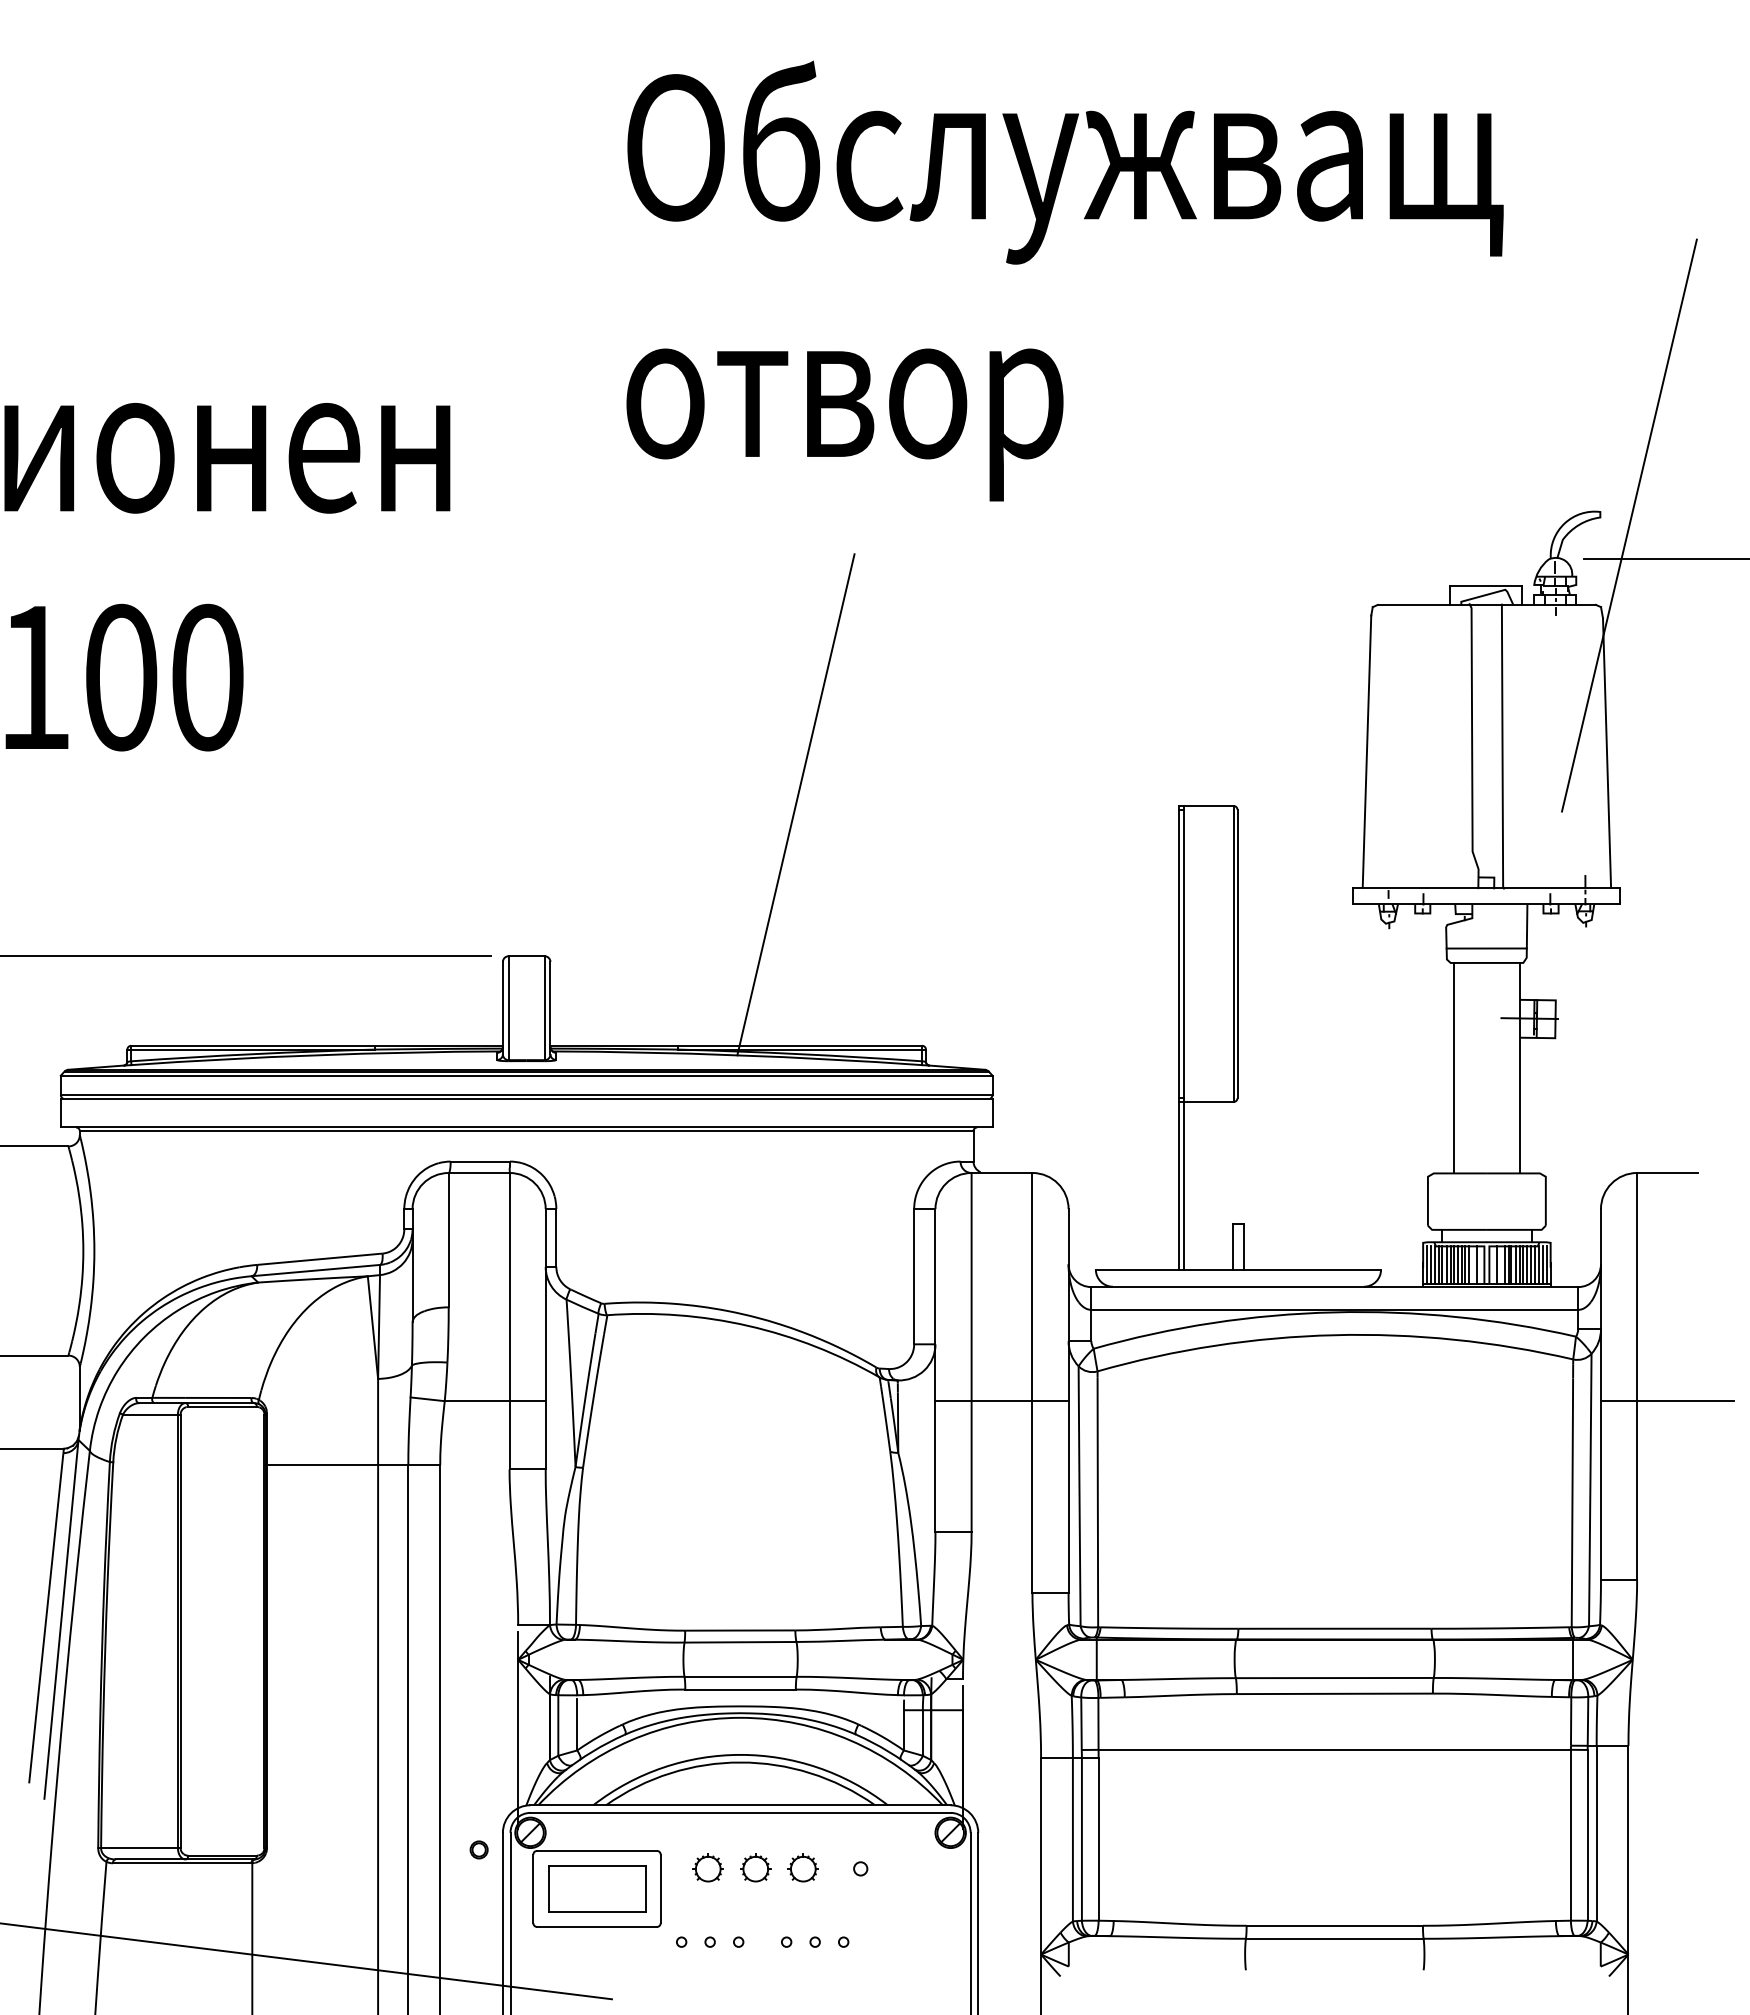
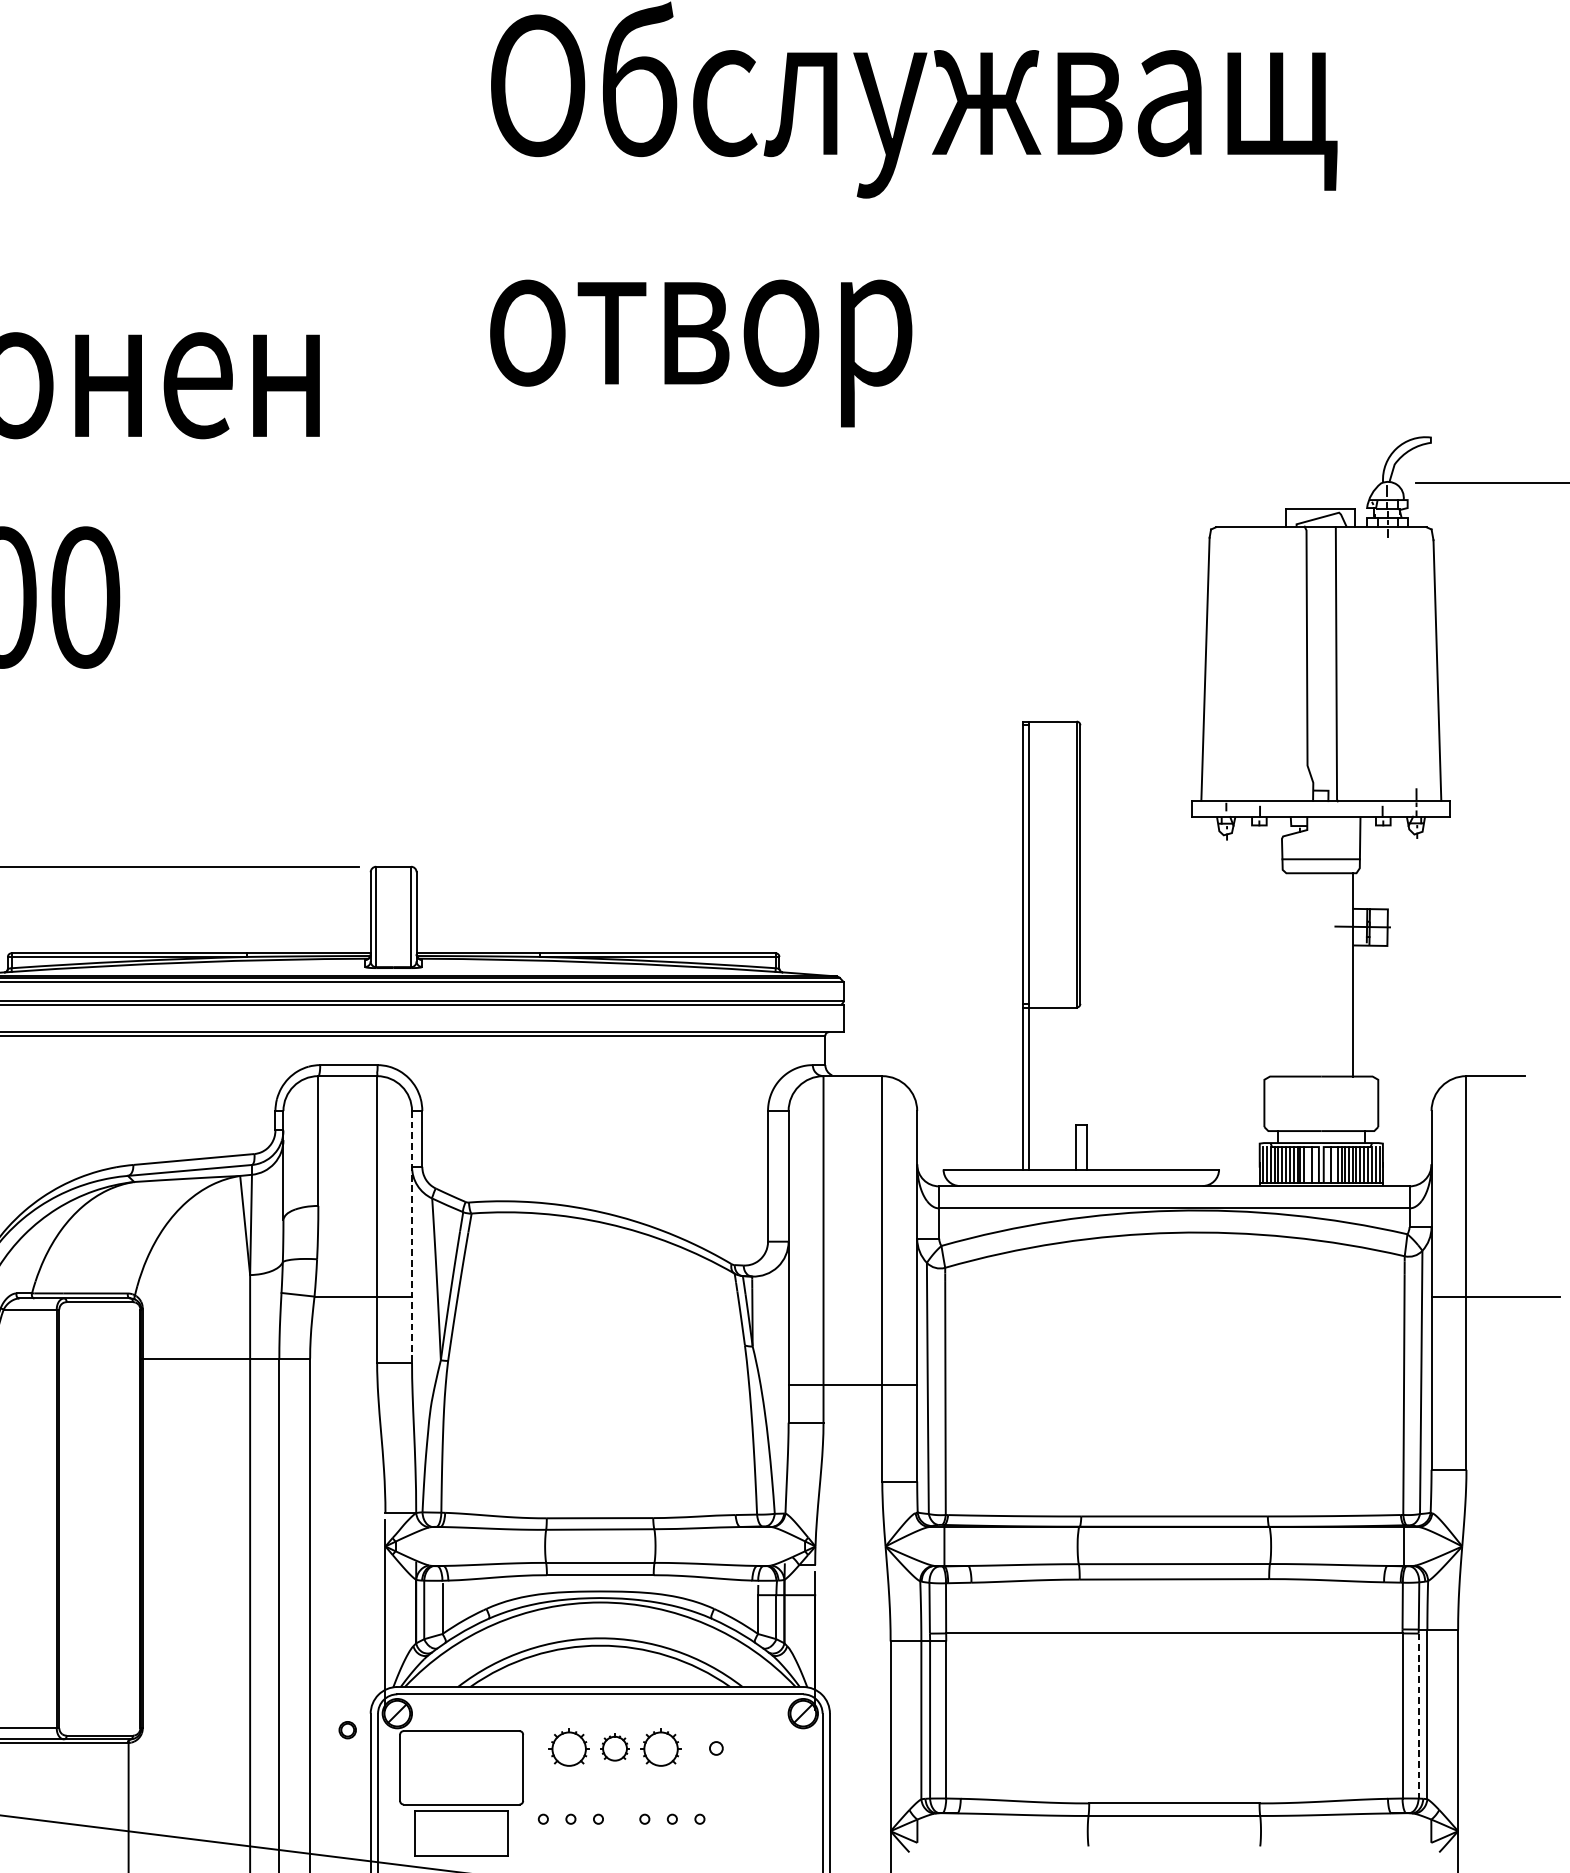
line: (1628, 525) -> (1458, 450), removed
line: (795, 804) -> (653, 720), removed
line: (1453, 1067) -> (1289, 974), removed
line: (545, 1339) -> (411, 1237), solid -> dashed
line: (1001, 1401) -> (852, 1384), moved
line: (1587, 1835) -> (1418, 1716), solid -> dashed
part: (707, 1867) -> (568, 1747), size x1.4
part: (802, 1867) -> (660, 1747), size x1.4
part: (597, 1888) -> (462, 1833), moved

